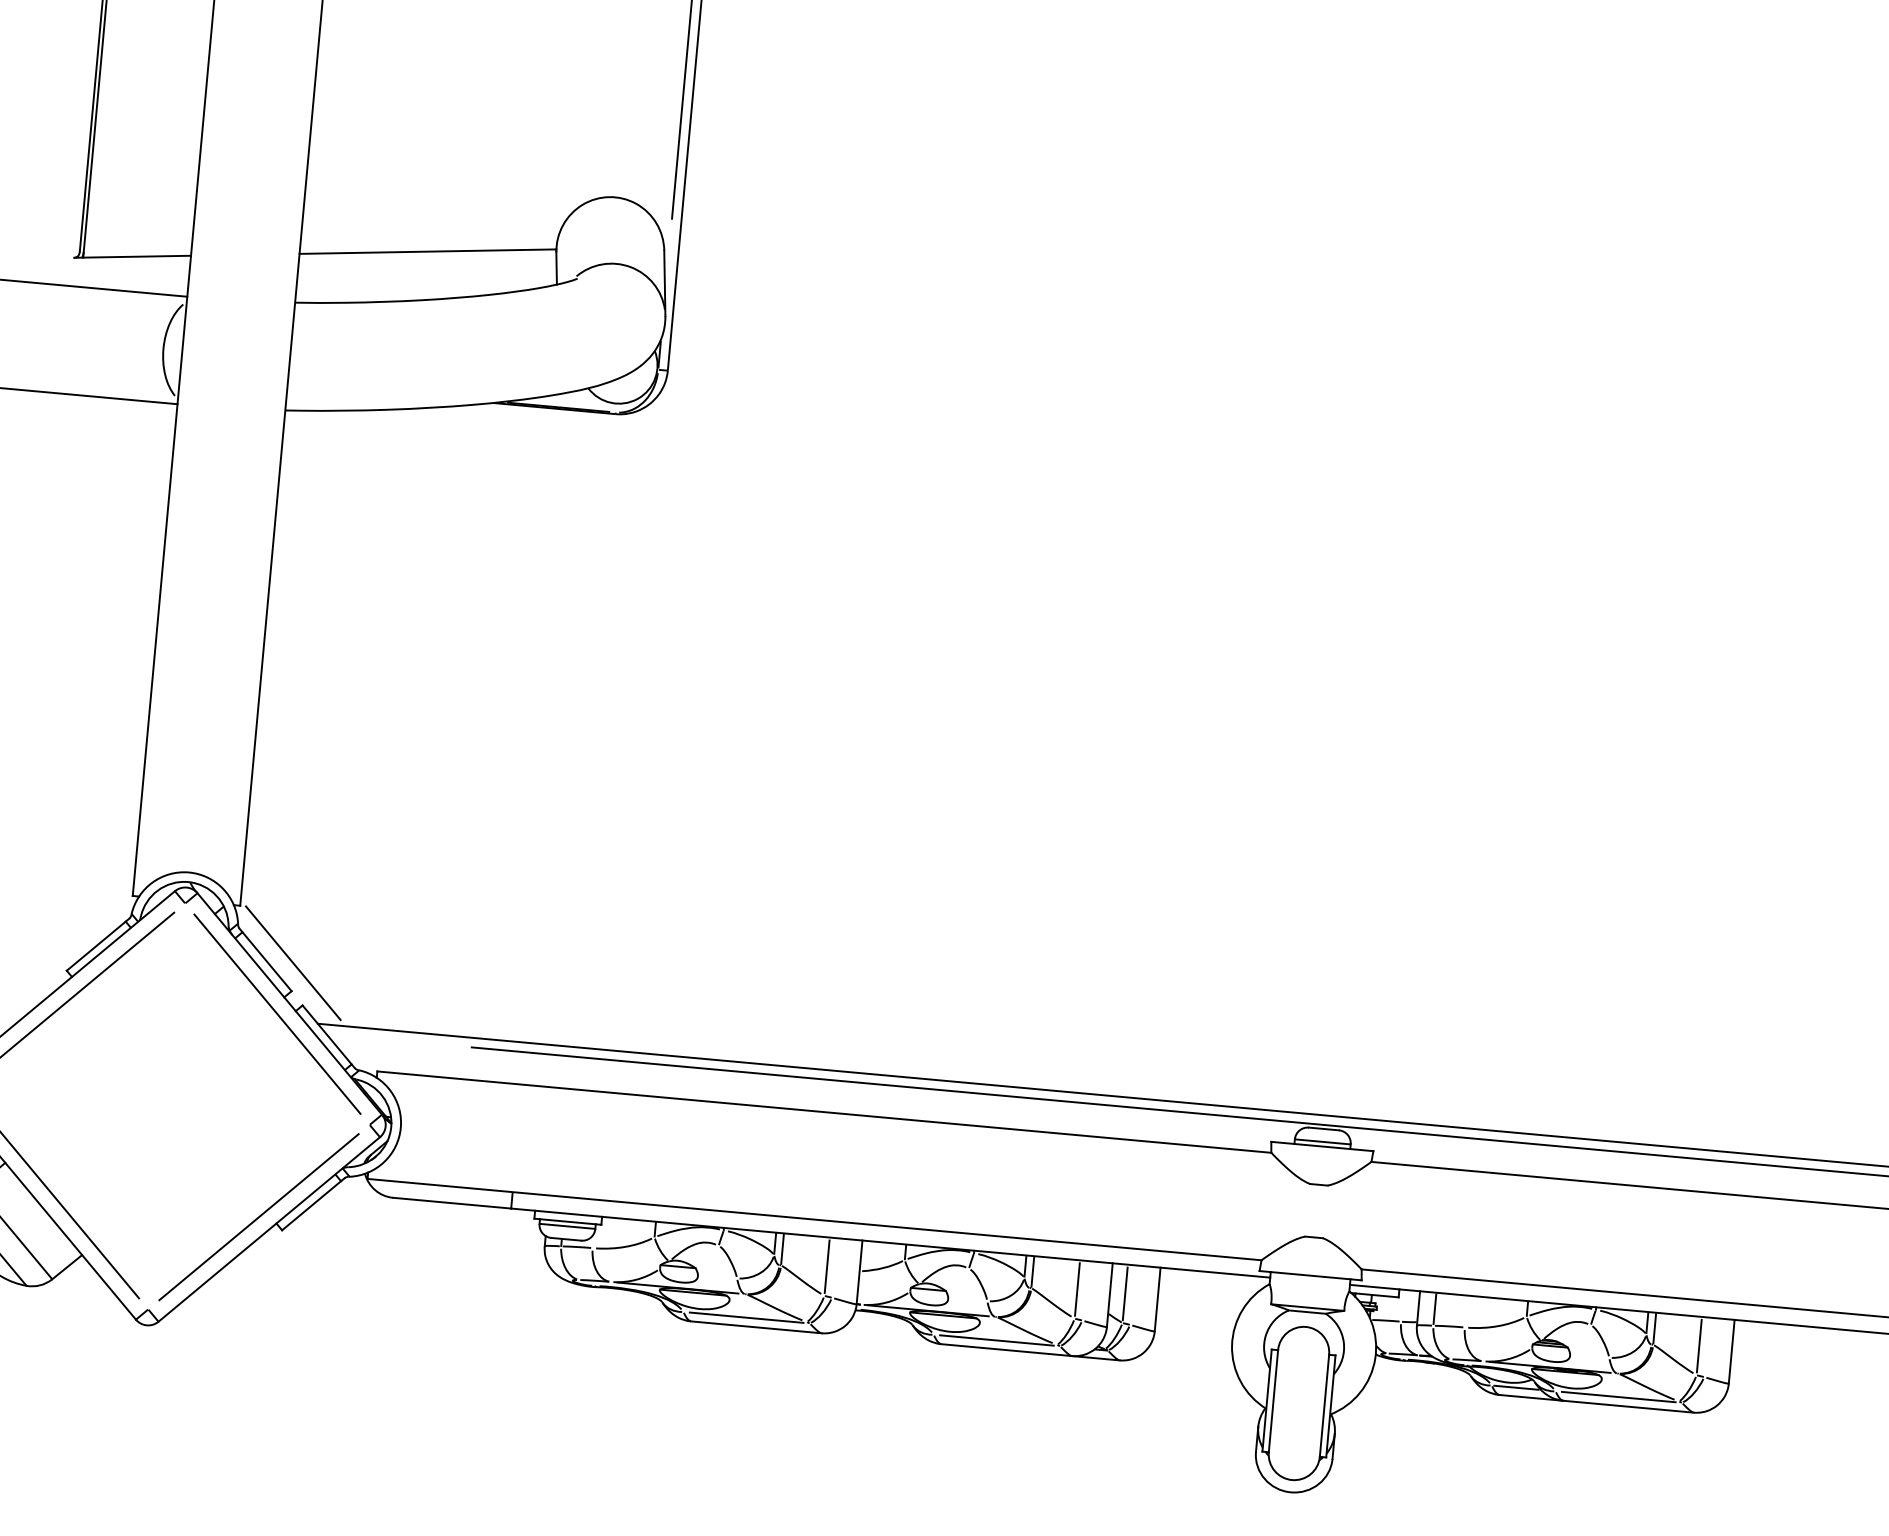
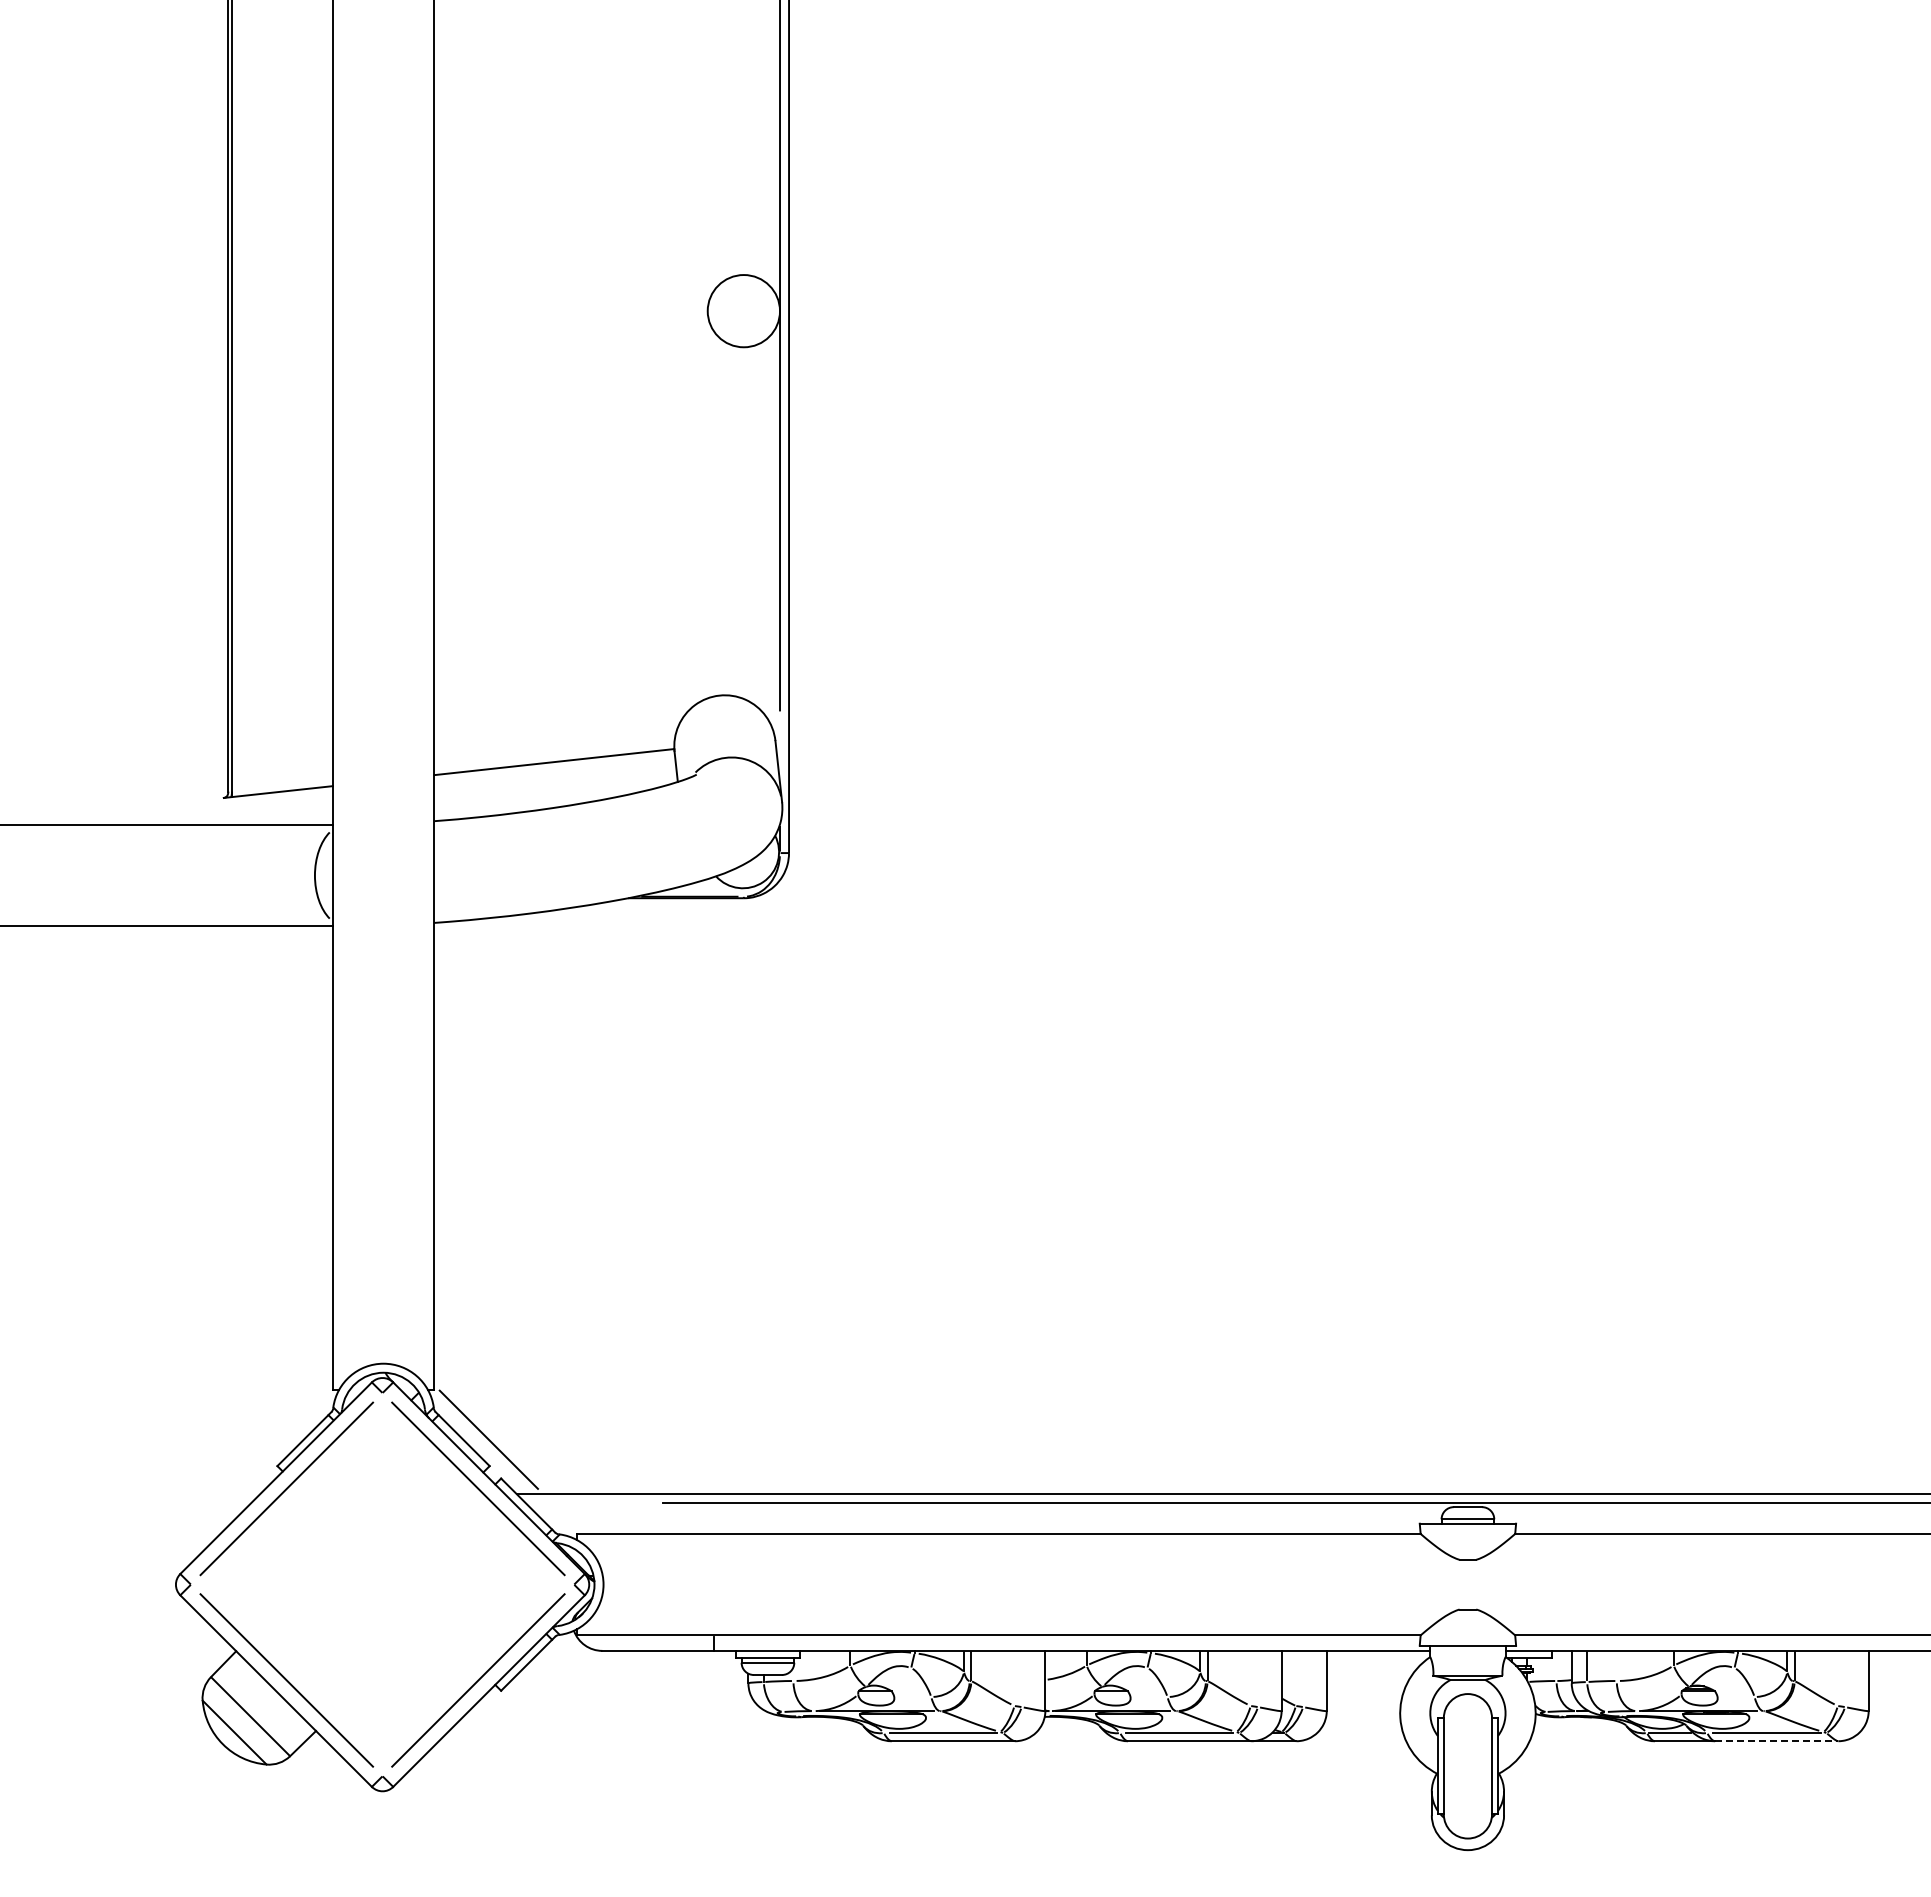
line: (827, 1266) -> (1014, 1678), removed
line: (1077, 1289) -> (1250, 1678), removed
line: (1124, 1293) -> (1295, 1678), removed
line: (1698, 1346) -> (1837, 1678), removed
line: (1628, 1406) -> (1776, 1741), solid -> dashed

